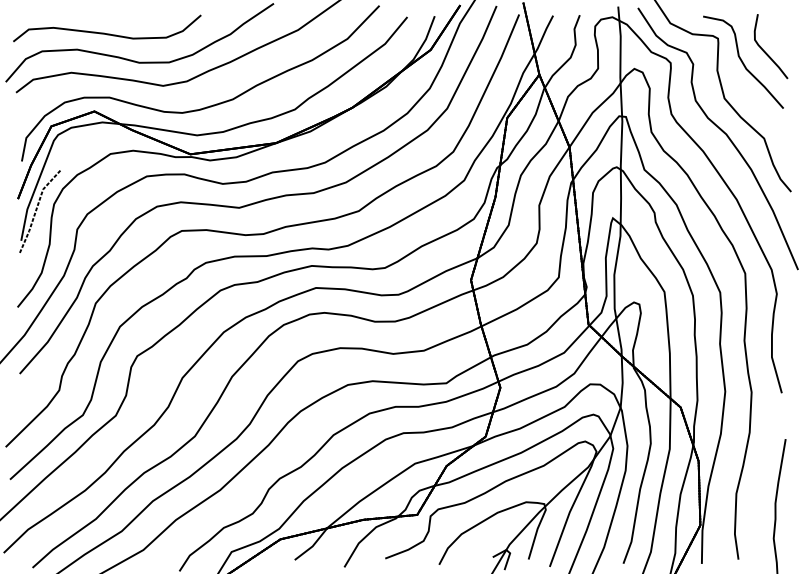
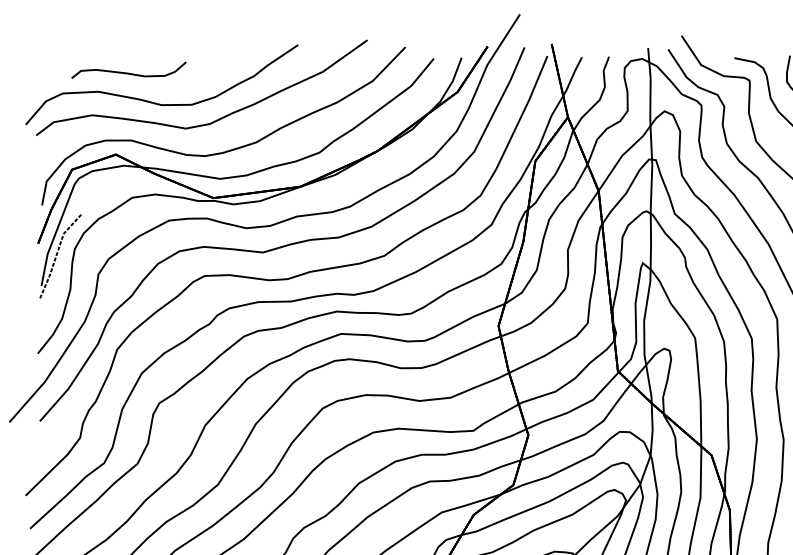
part: (107, 28) -> (129, 70), size x0.6

